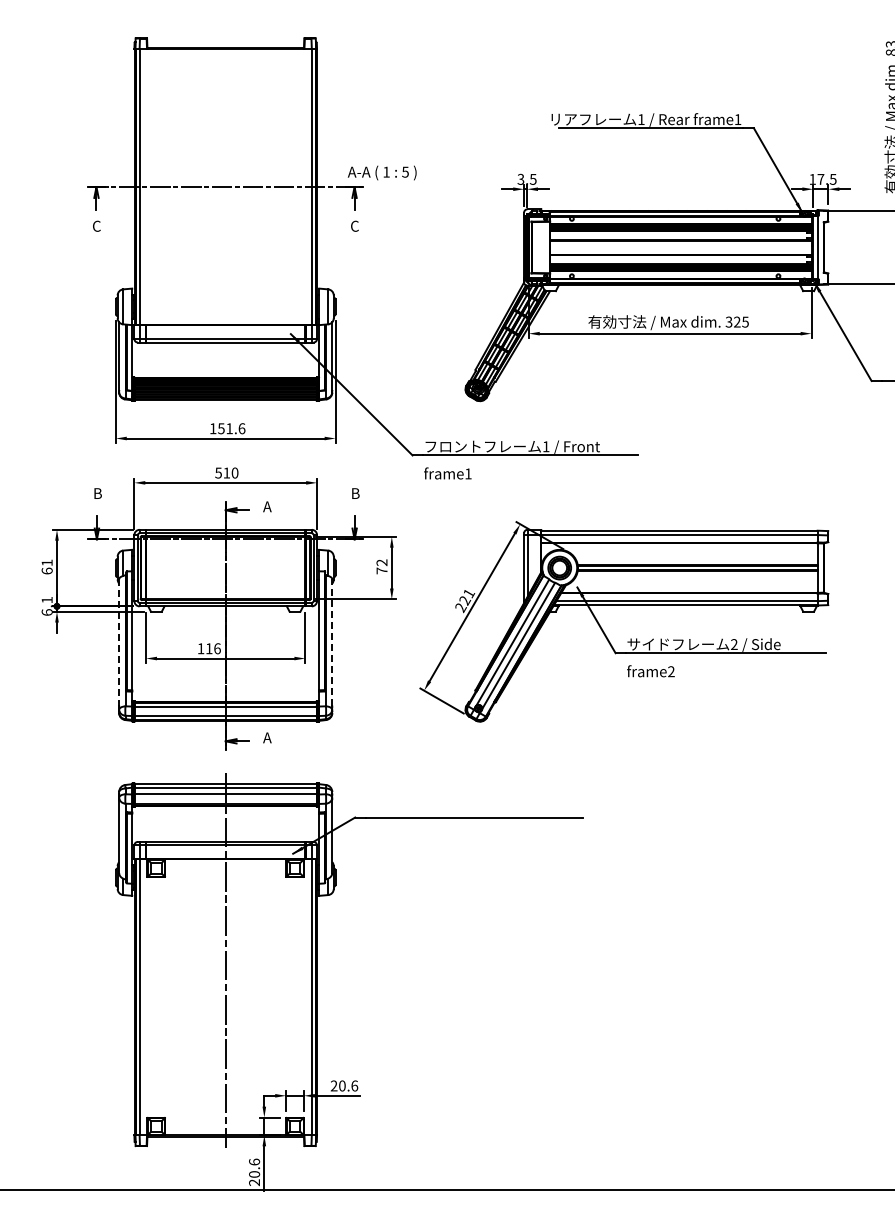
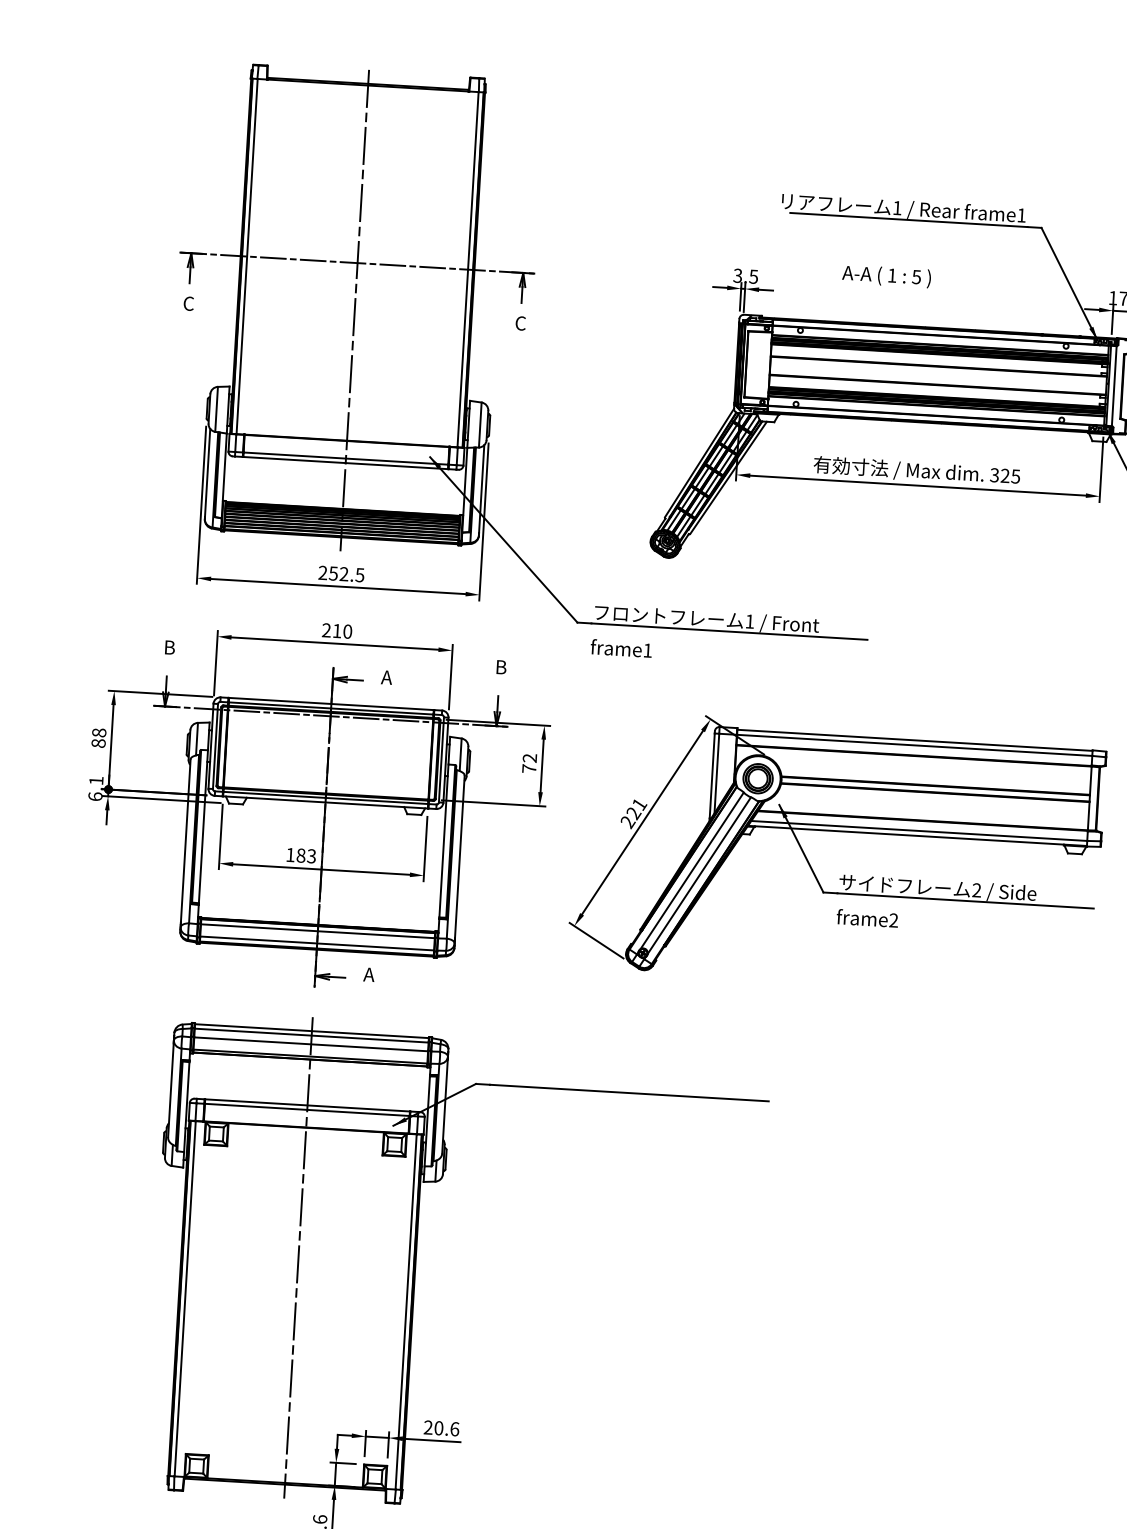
text: (381, 172) -> (885, 275), moved
line: (225, 223) -> (354, 309), added
text: (227, 428) -> (341, 573), 151.6 -> 252.5
text: (218, 472) -> (326, 629), 510 -> 210
text: (46, 566) -> (98, 737), 61 -> 88
line: (332, 642) -> (460, 857), dashed -> solid
line: (119, 643) -> (186, 842), dashed -> solid
text: (212, 648) -> (305, 855), 116 -> 183

